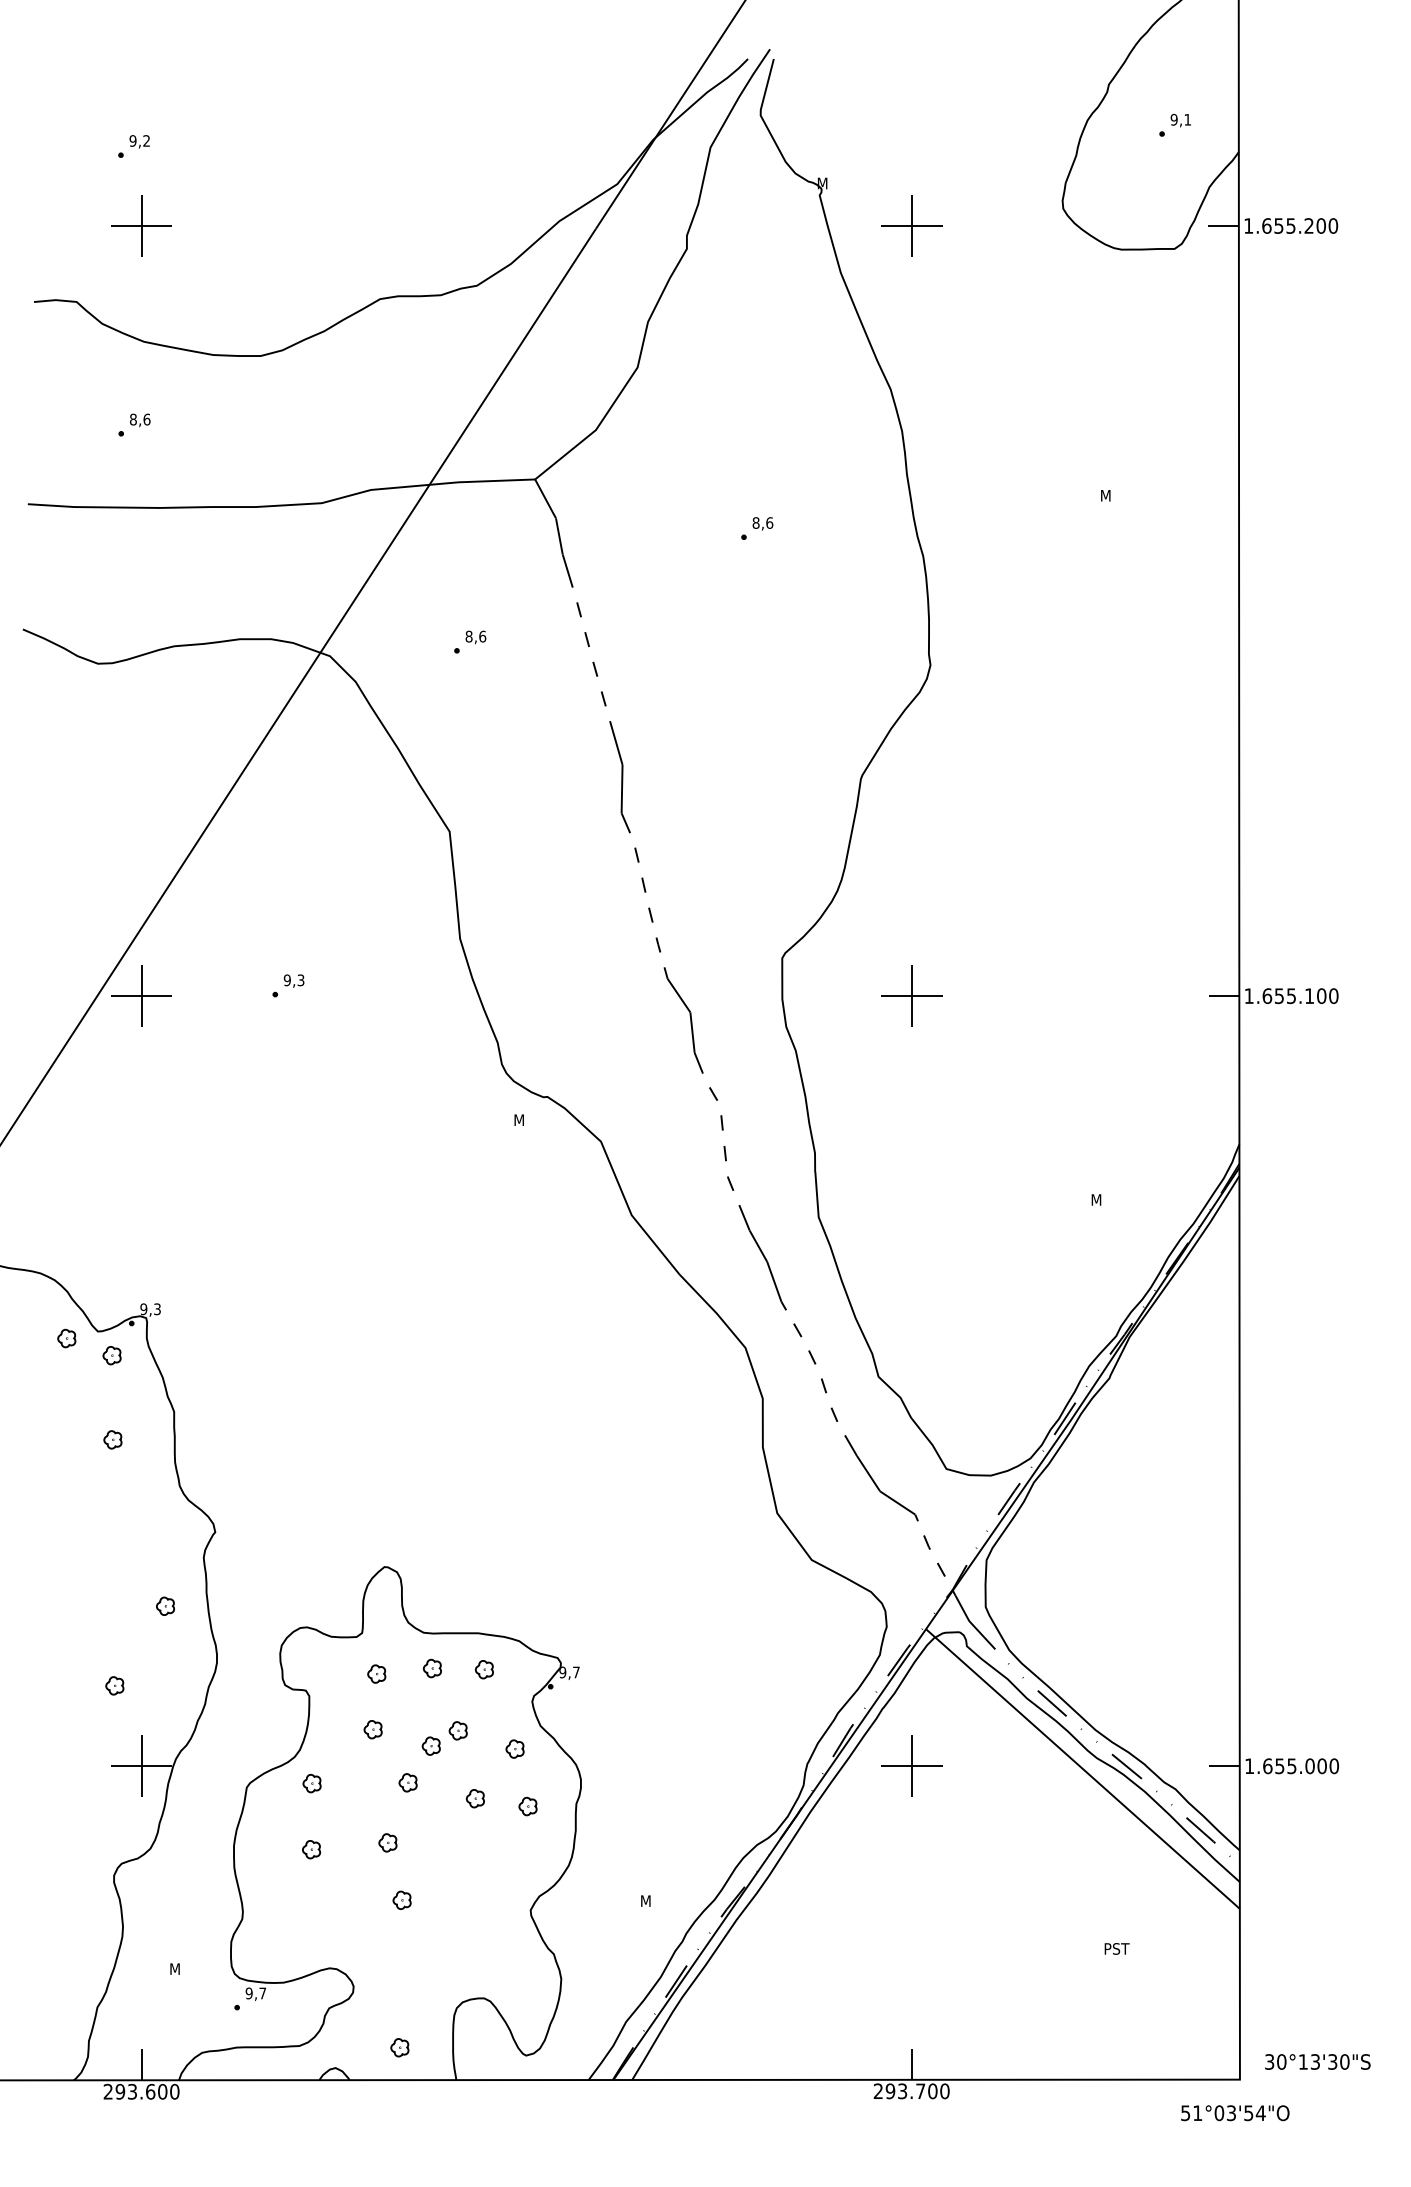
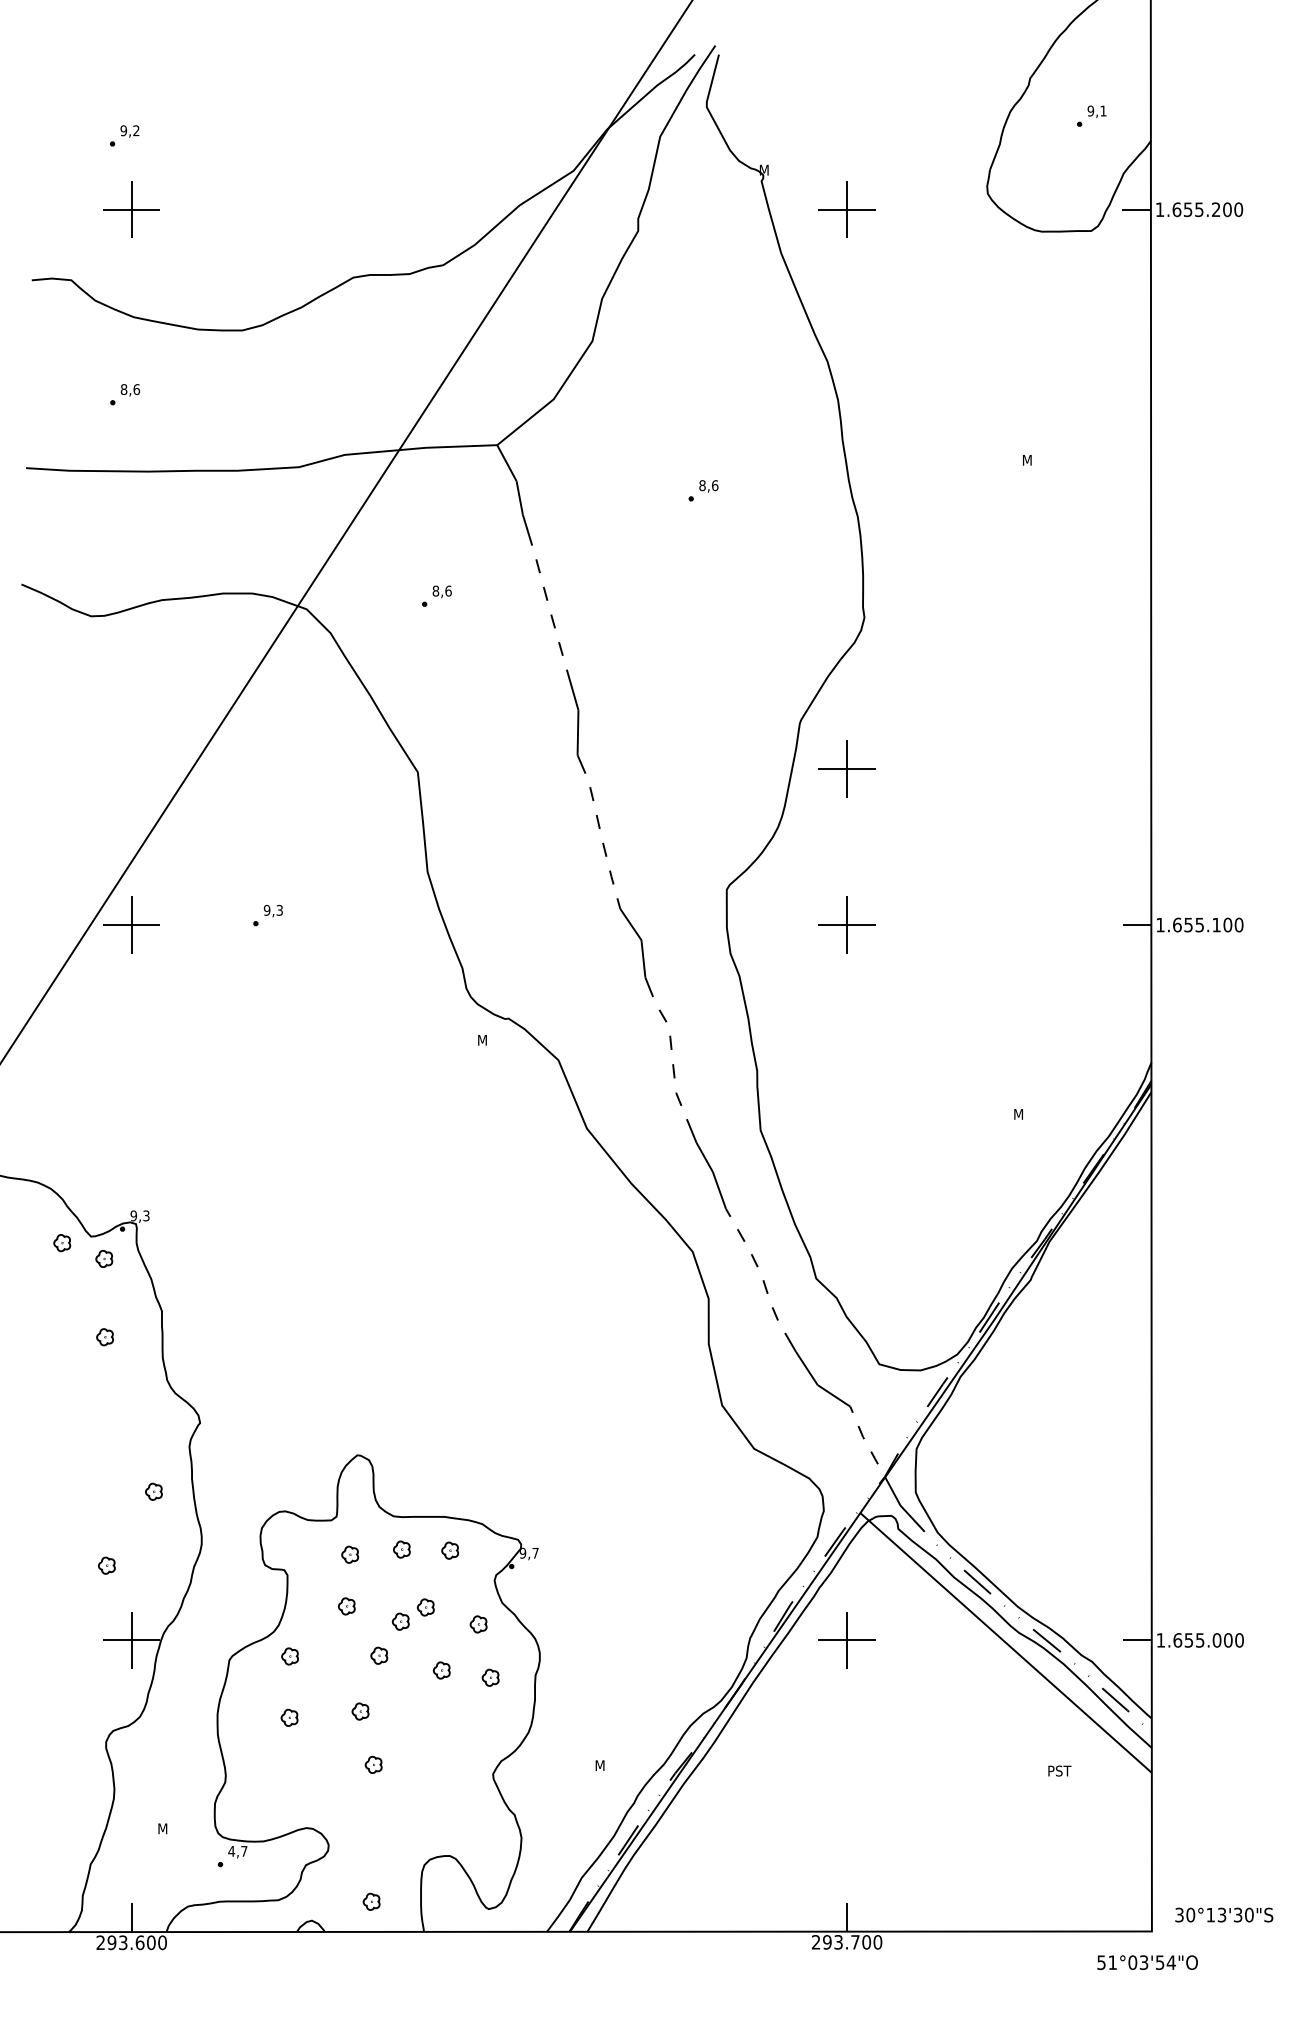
part: (911, 827) -> (846, 768), added
text: (1116, 1948) -> (1059, 1770), moved
text: (249, 1993) -> (231, 1851), 9,7 -> 4,7

